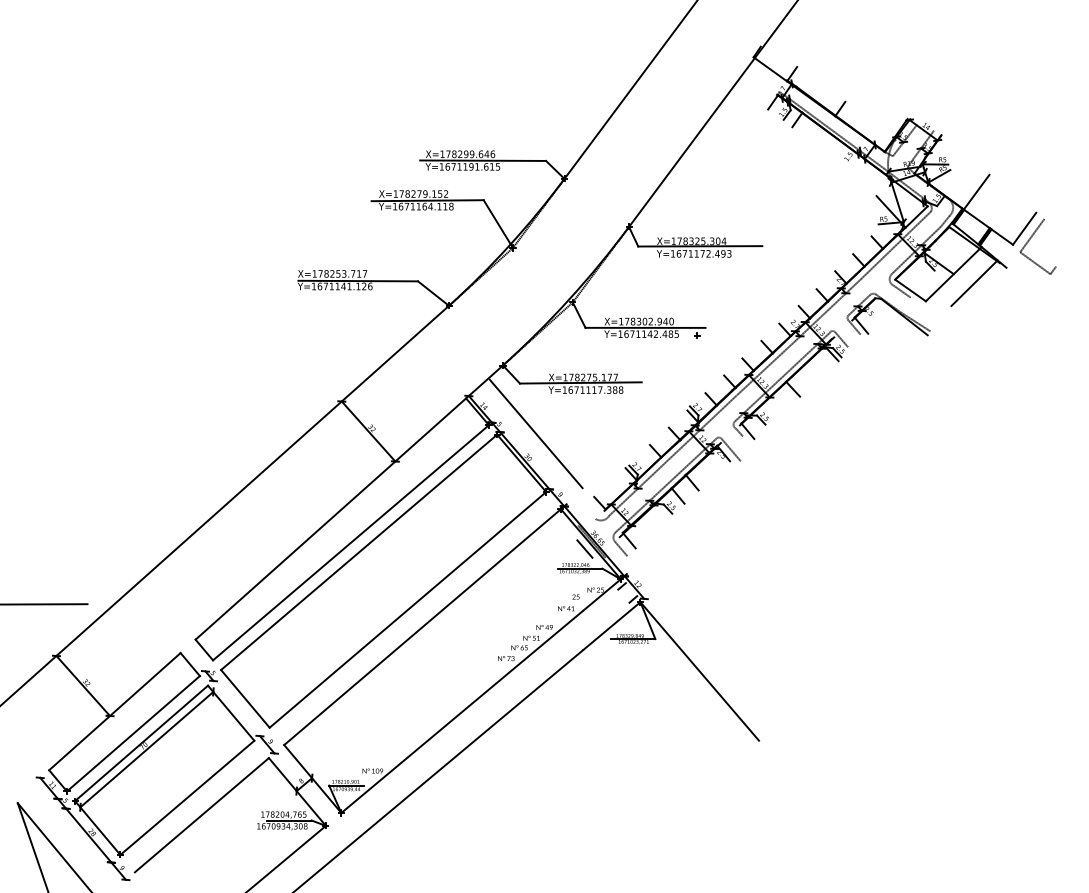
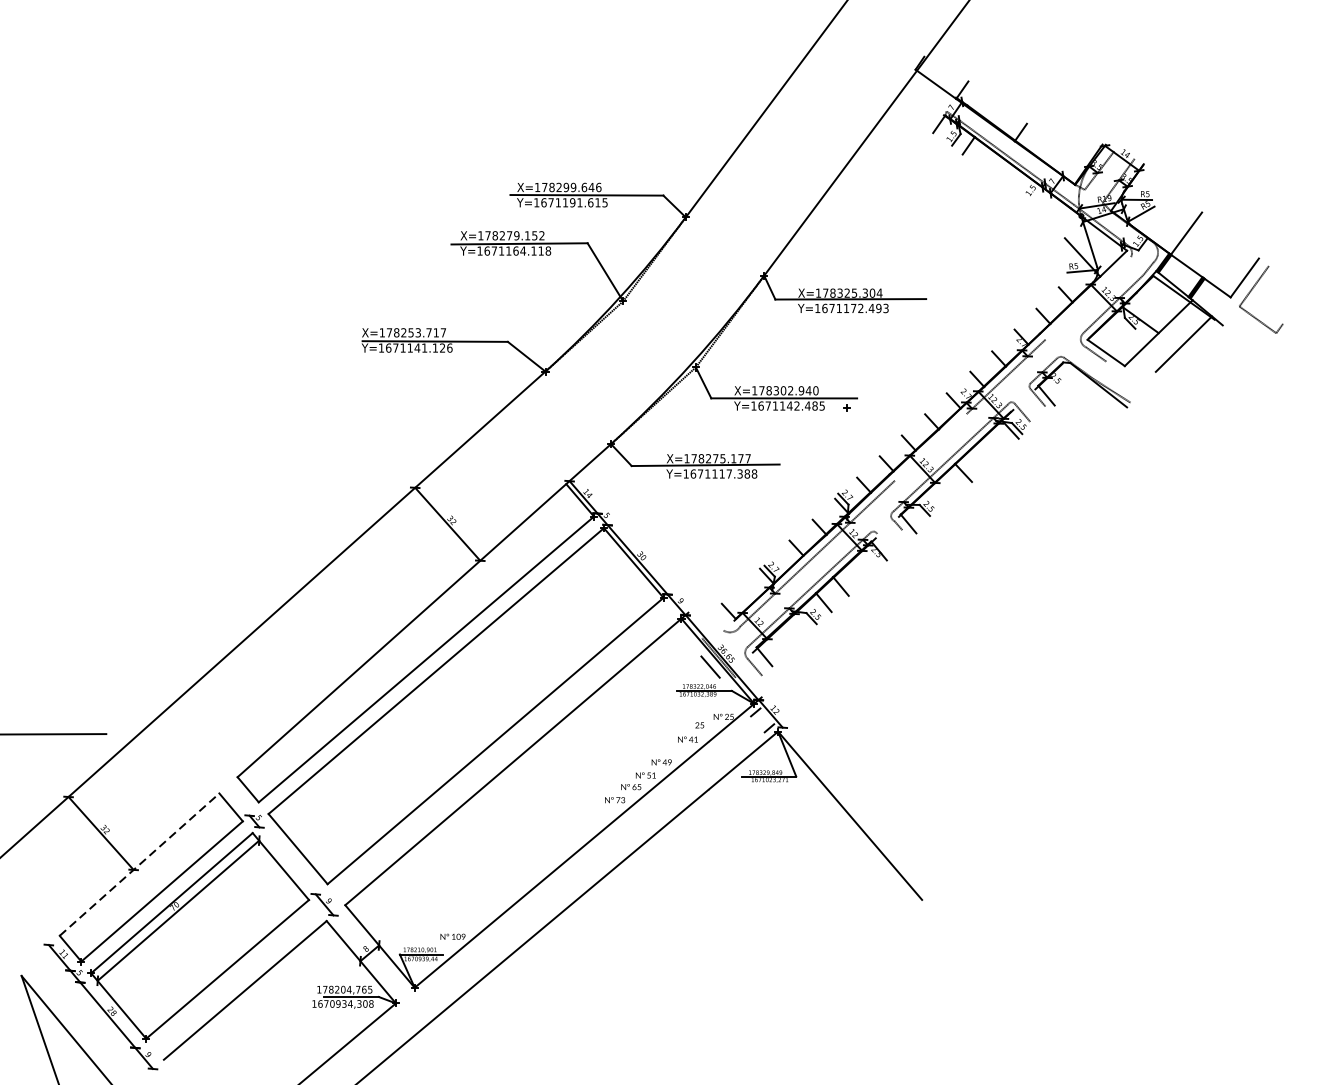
line: (895, 245) -> (1087, 298), removed
line: (765, 367) -> (929, 446), removed
line: (535, 433) -> (650, 526), removed
line: (731, 450) -> (888, 547), removed
line: (115, 711) -> (140, 864), solid -> dashed

